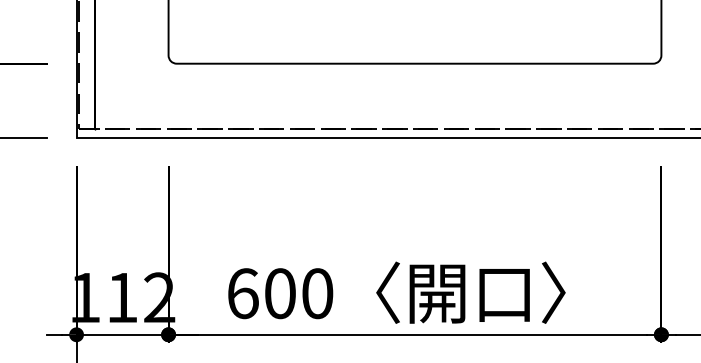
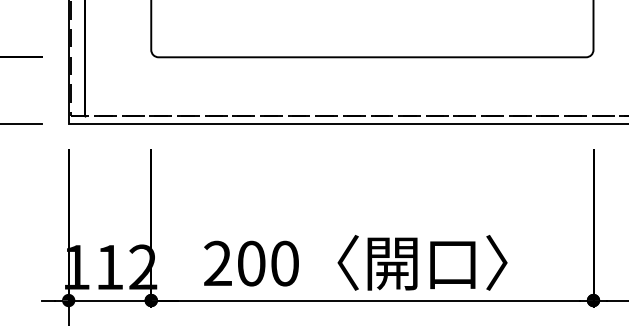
text: (243, 293) -> (218, 263), 600 -> 200

